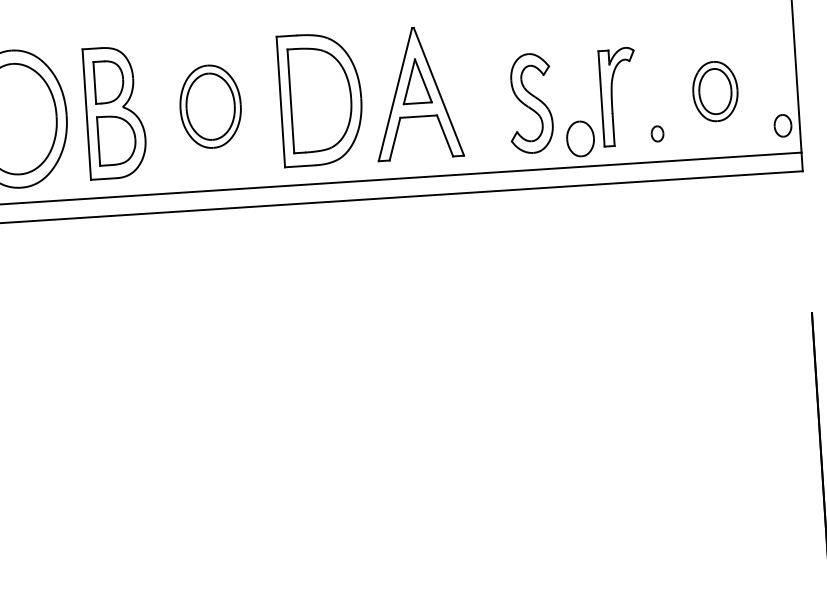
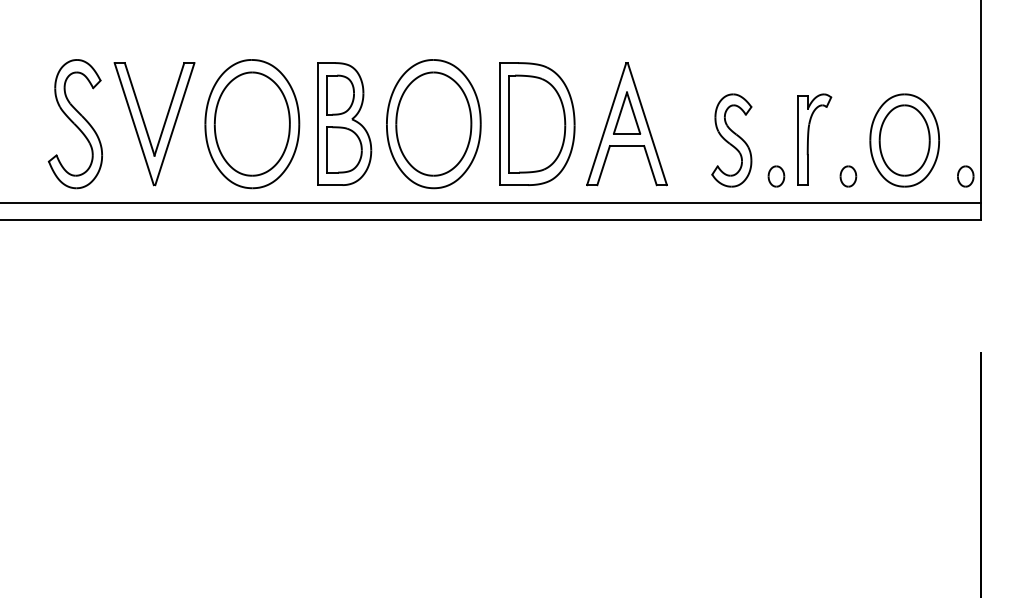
part: (715, 91) -> (904, 140), size x1.67
part: (210, 107) -> (433, 124), size x1.67
part: (657, 133) -> (848, 176), size x1.43
part: (580, 138) -> (776, 176), size x0.62

